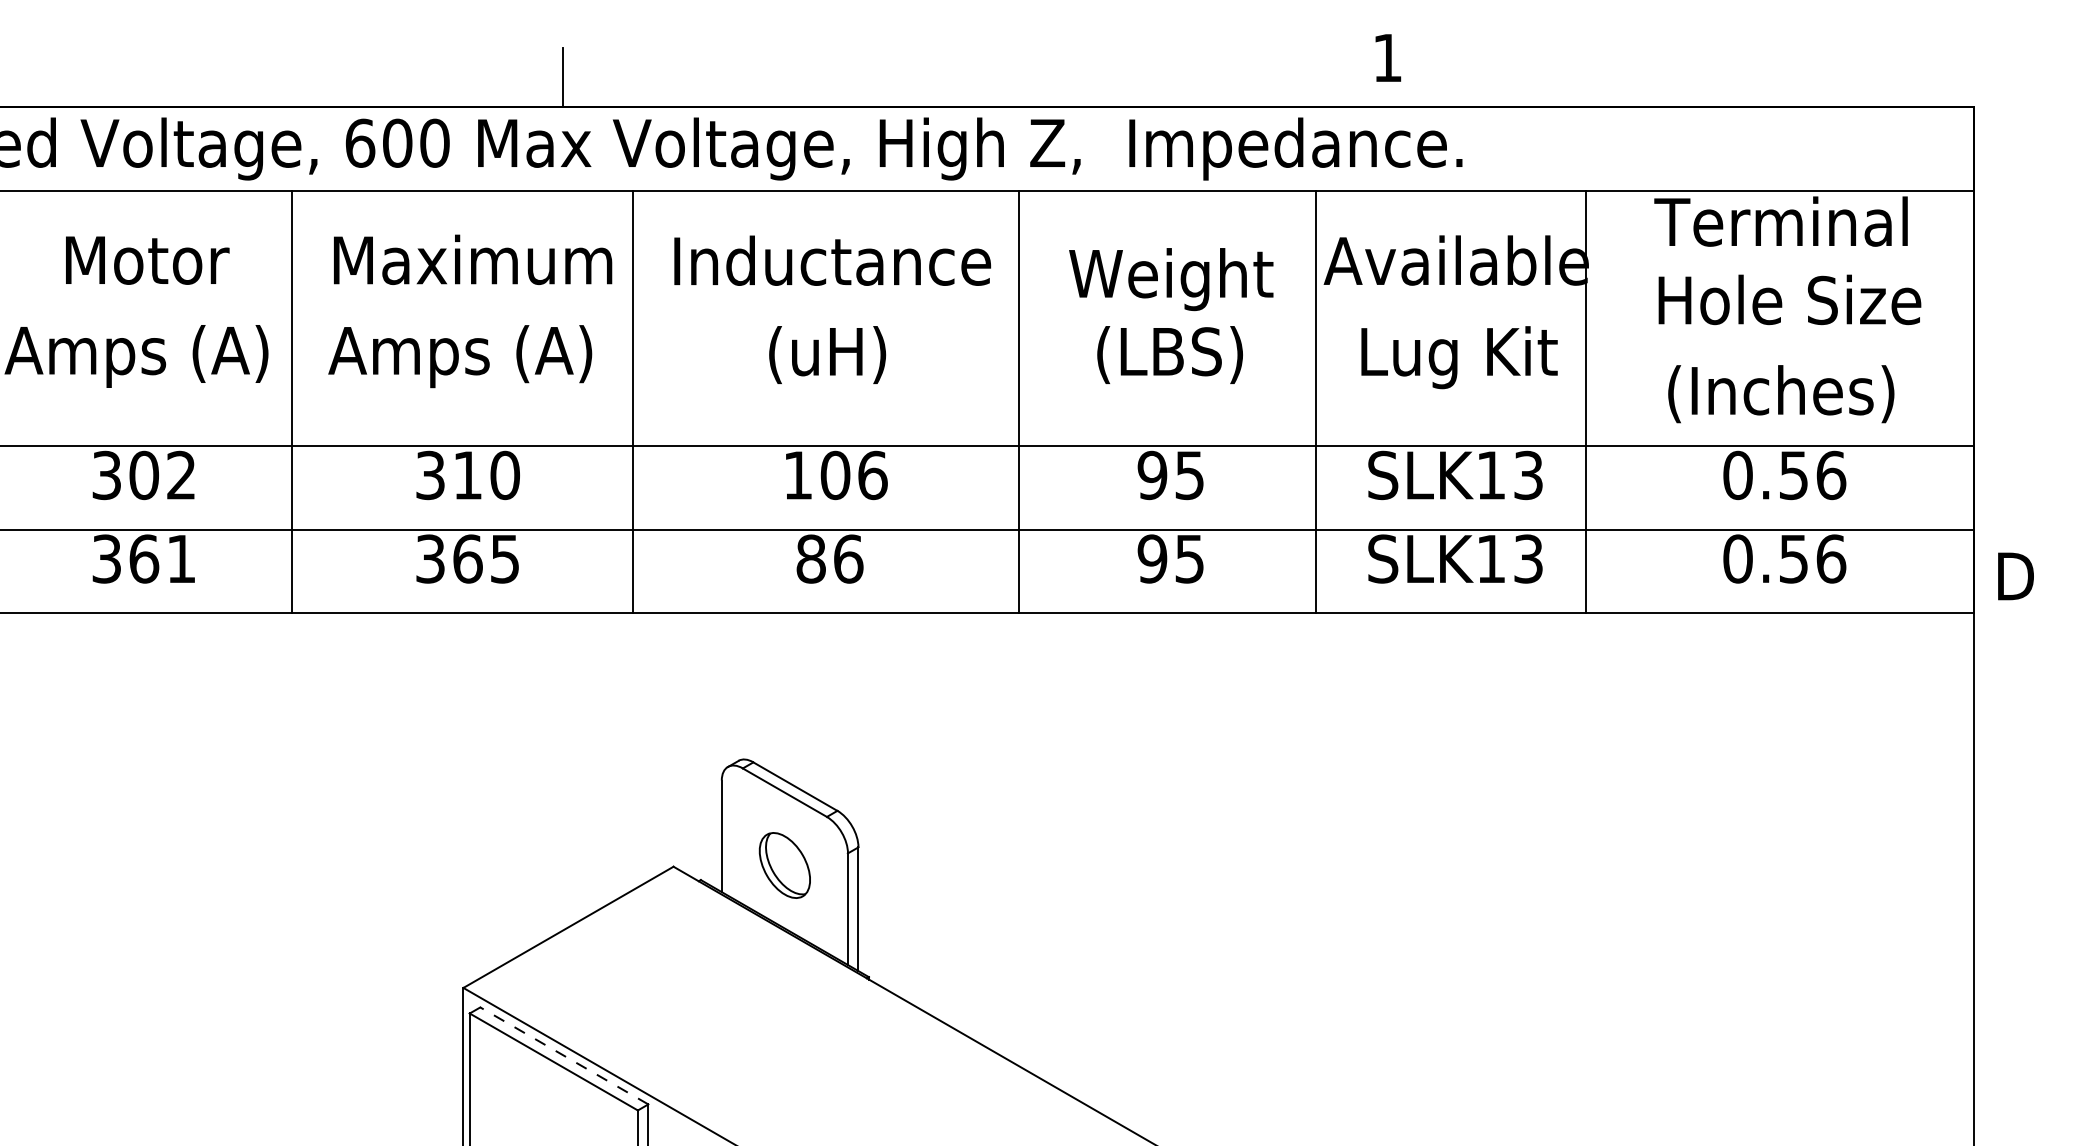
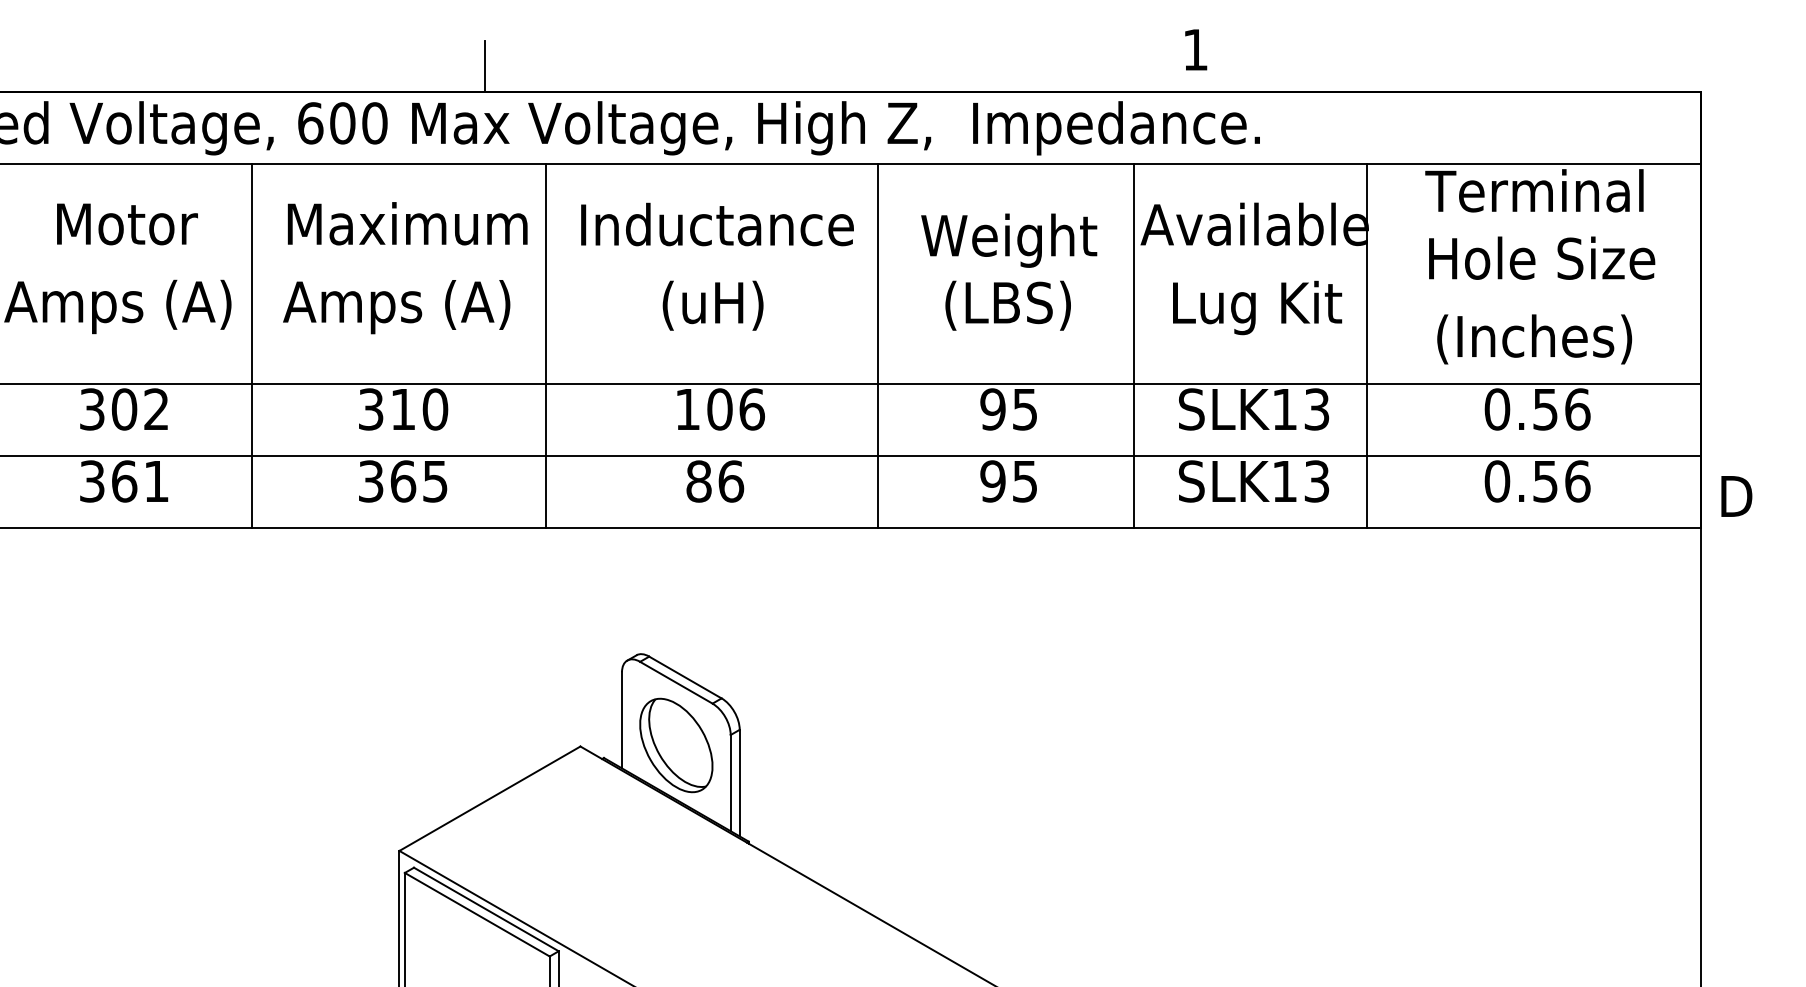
part: (784, 865) -> (676, 745), size x1.67
line: (563, 1055) -> (485, 909), dashed -> solid

